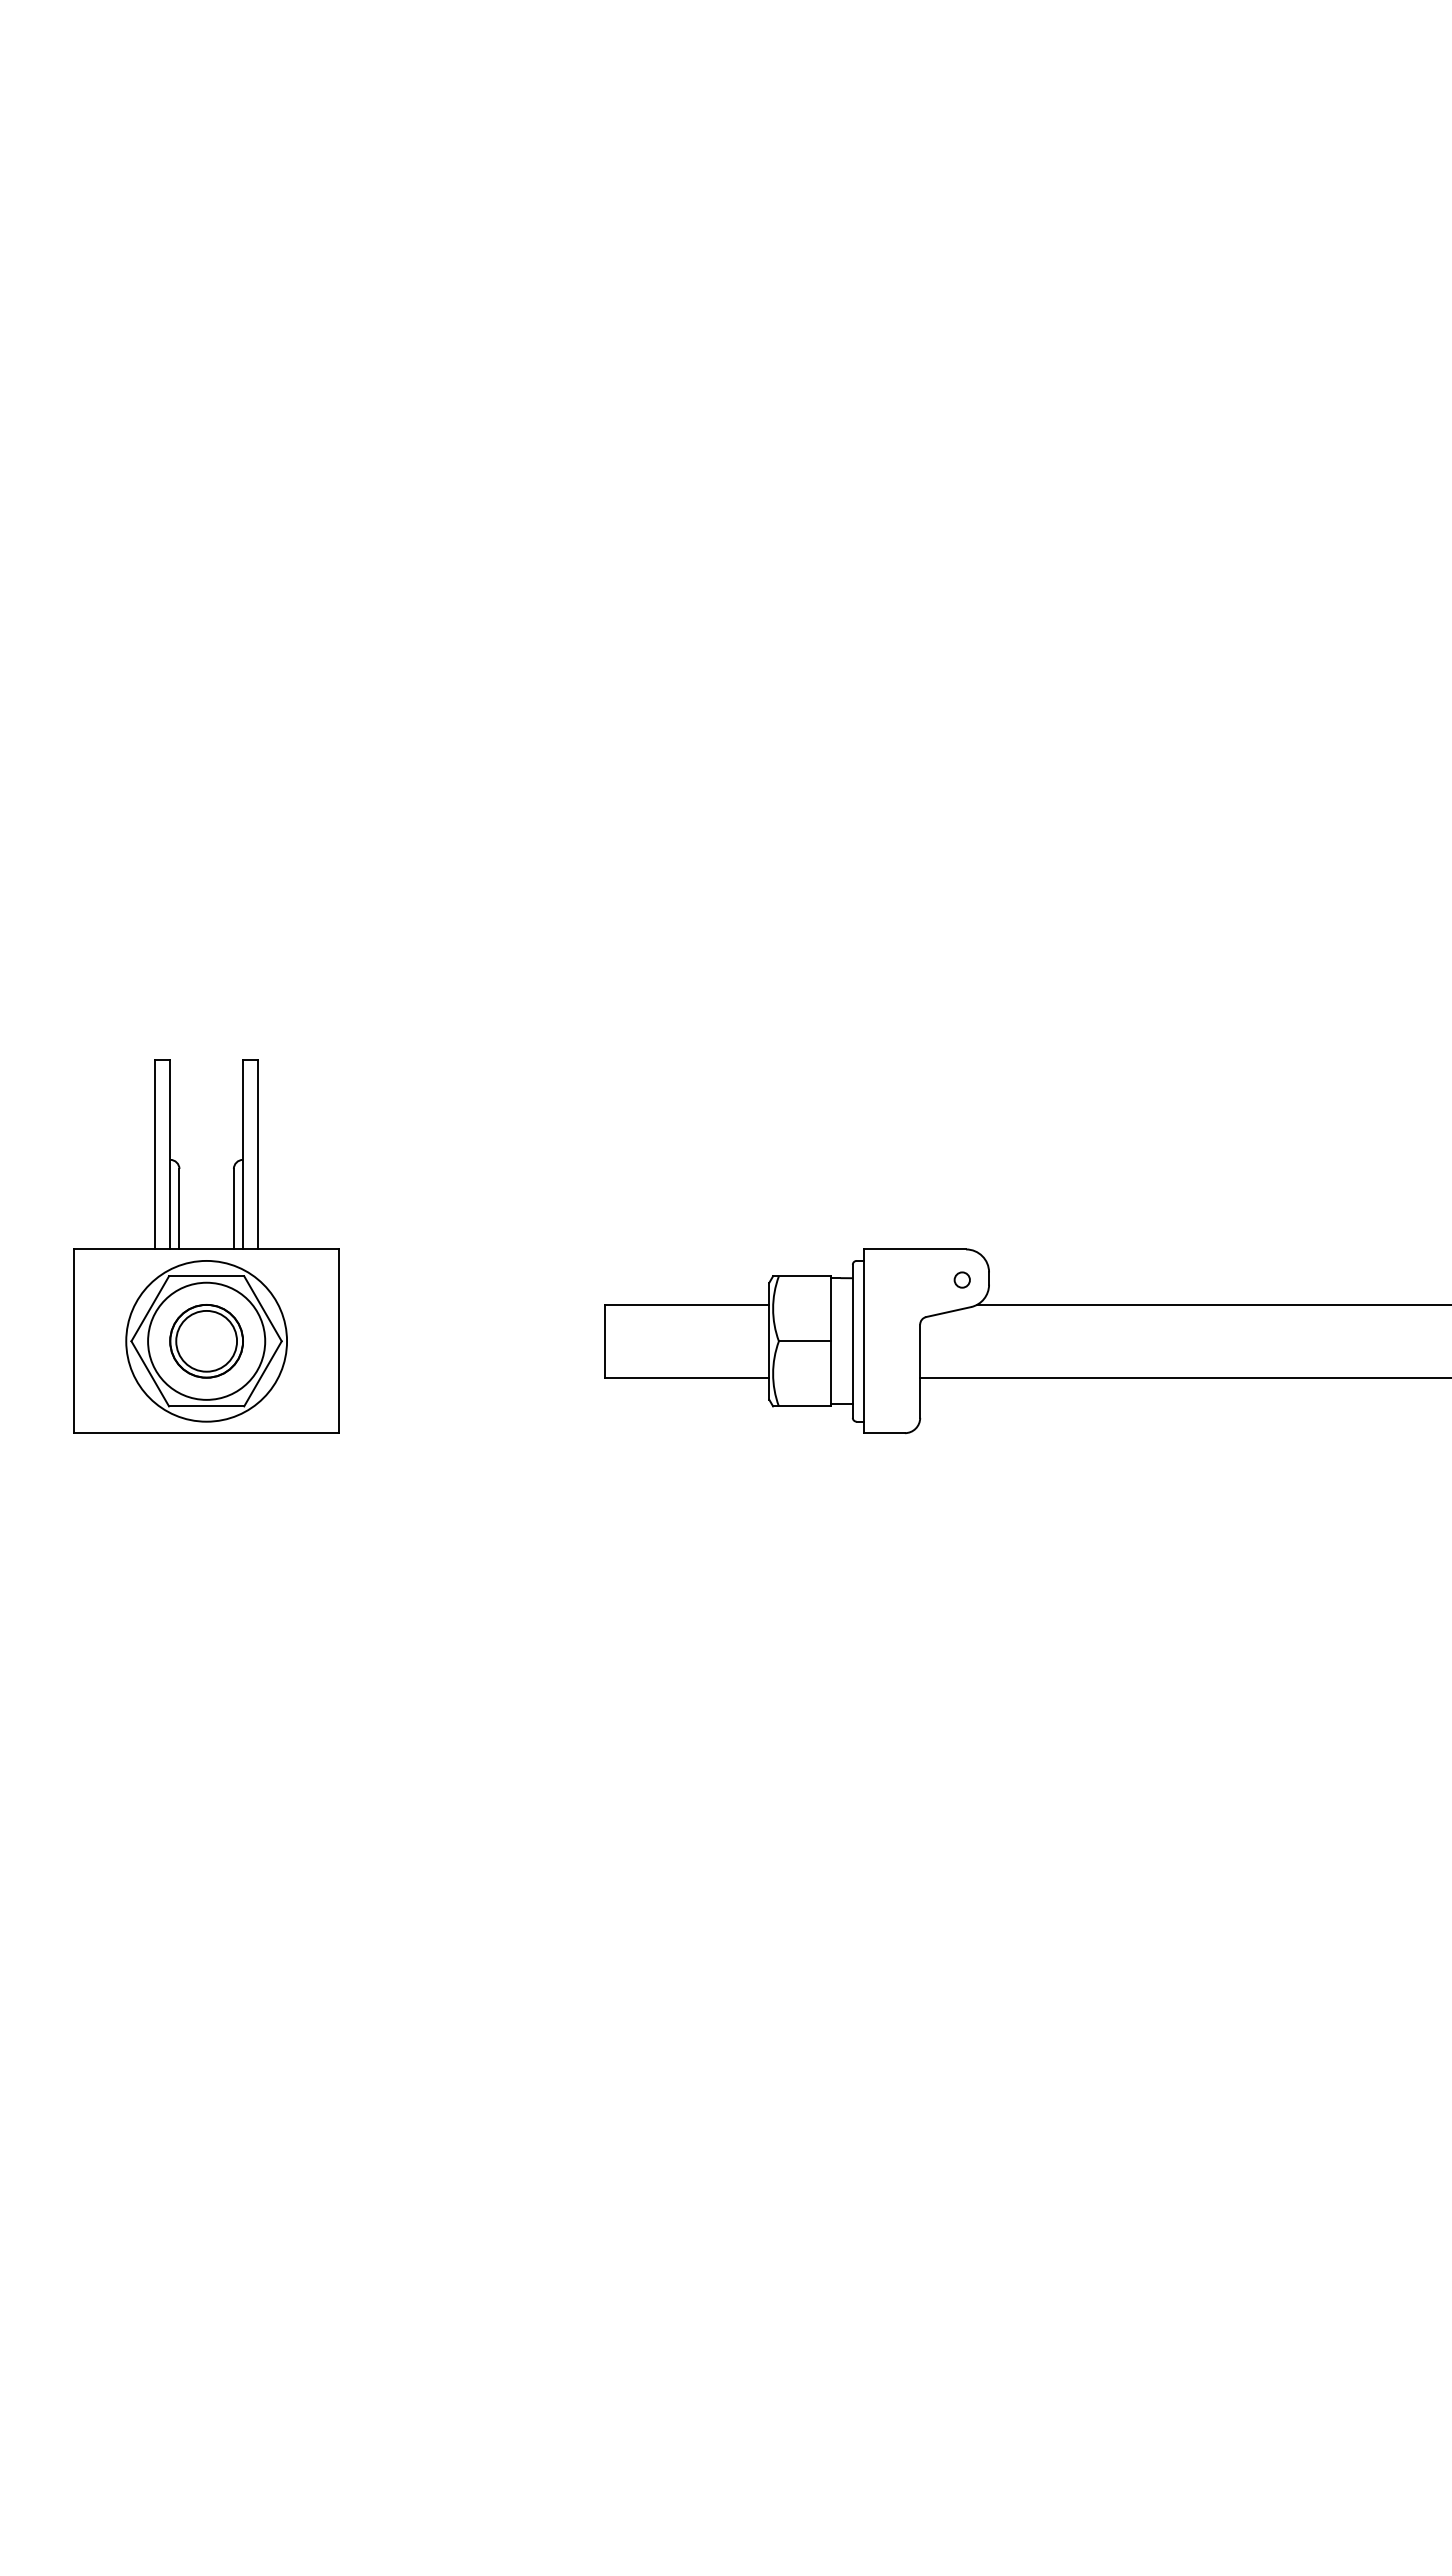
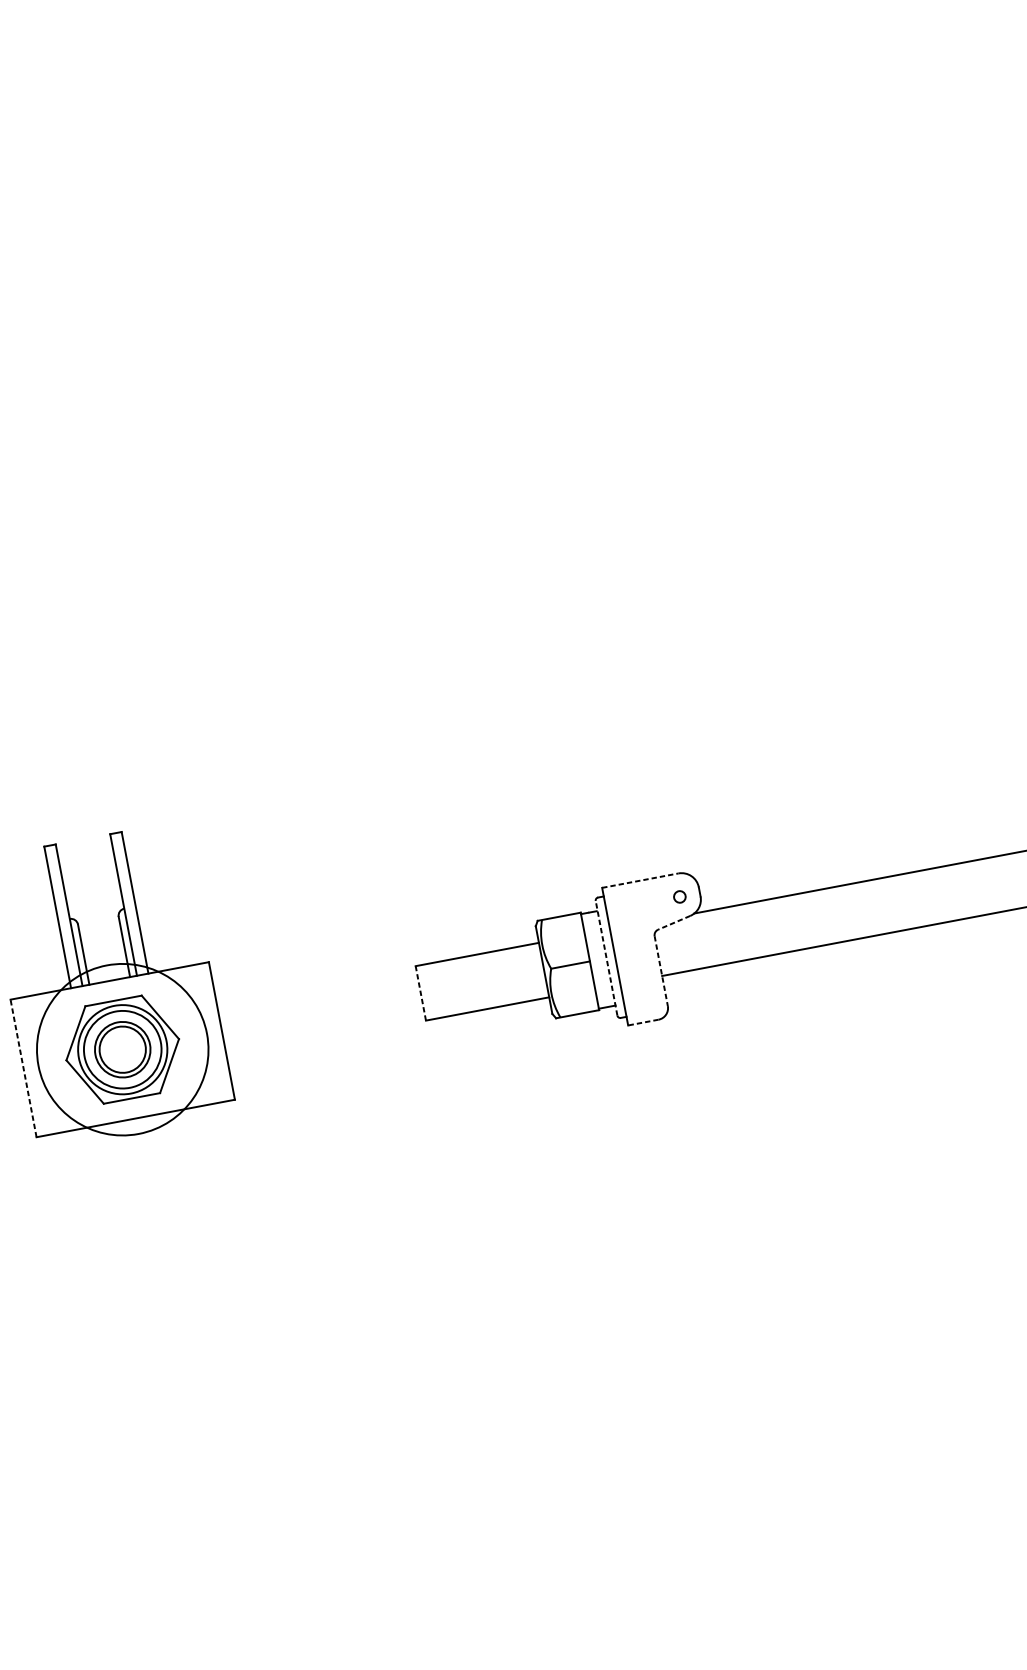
line: (915, 1249) -> (640, 880), solid -> dashed
line: (948, 1312) -> (674, 923), solid -> dashed
circle: (206, 1340) -> (122, 1049), size x1.4
circle: (206, 1340) -> (122, 1049), size x1.4
line: (604, 1340) -> (420, 992), solid -> dashed
line: (74, 1341) -> (23, 1068), solid -> dashed
line: (852, 1341) -> (606, 958), solid -> dashed
line: (920, 1371) -> (661, 971), solid -> dashed
line: (884, 1433) -> (643, 1022), solid -> dashed

